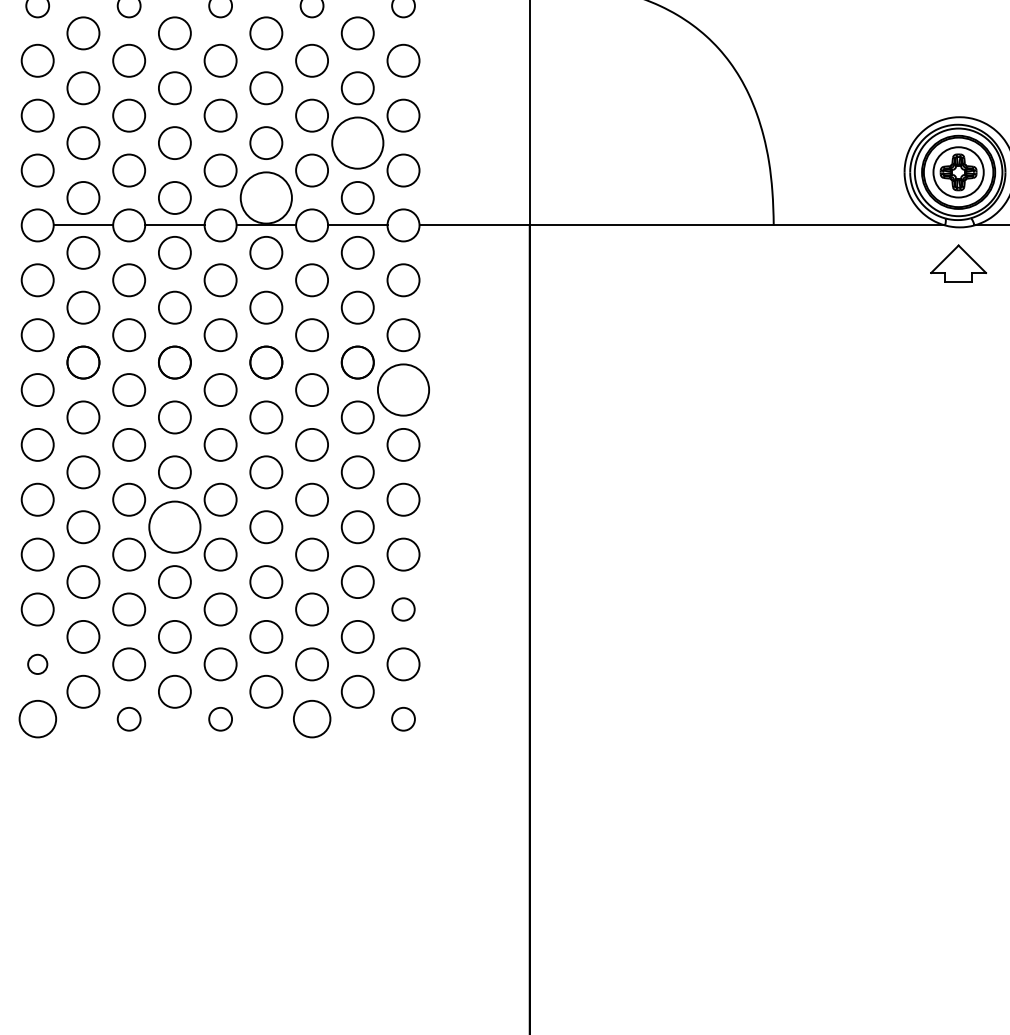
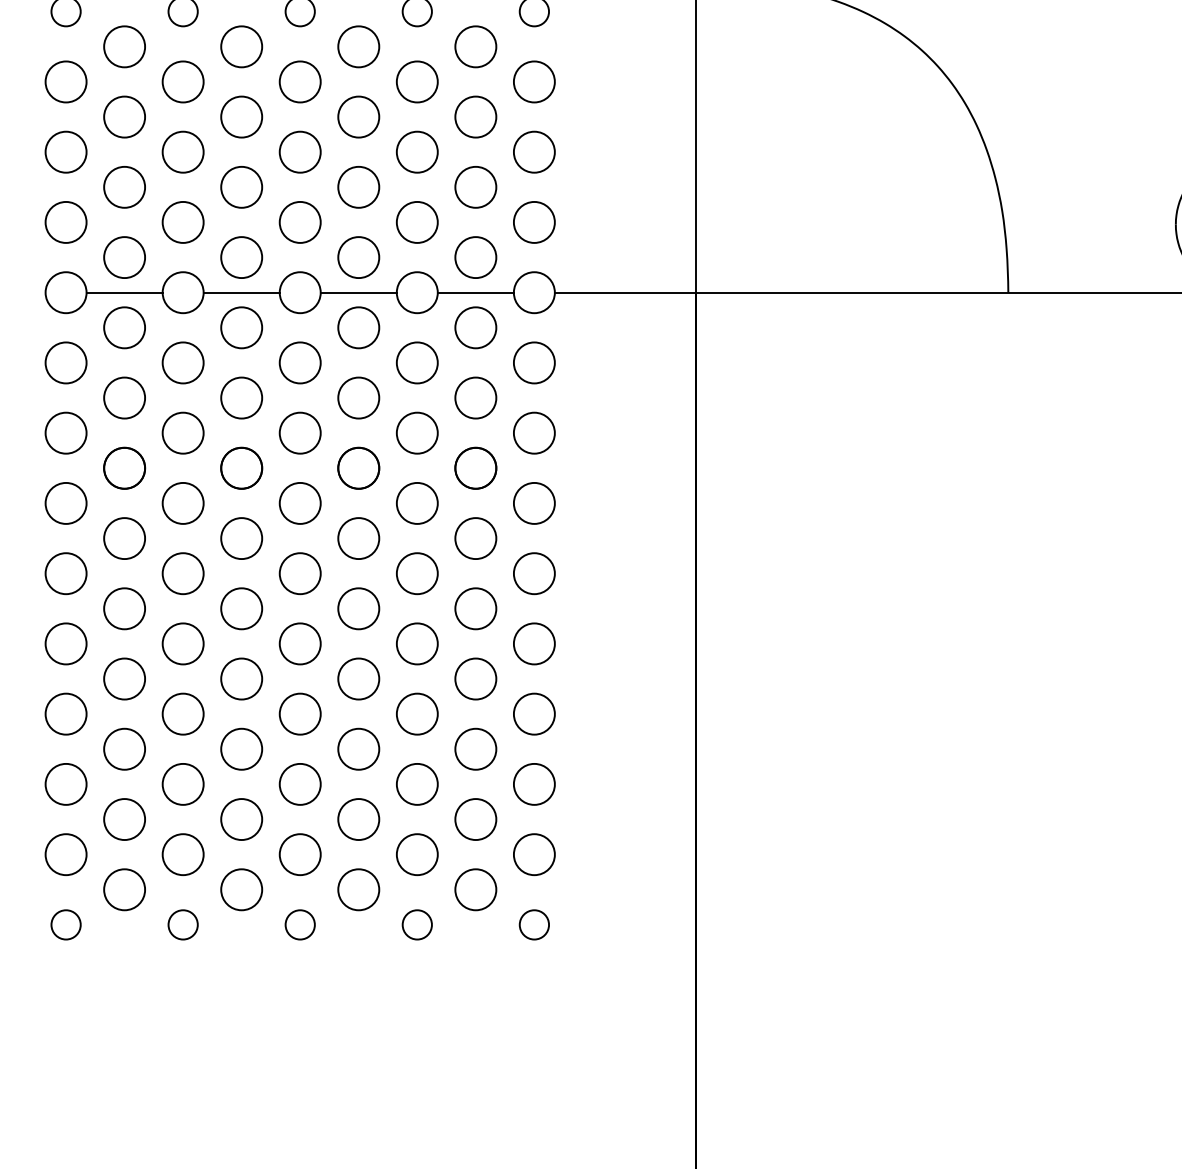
circle: (357, 143) -> (475, 187), size x0.62
circle: (266, 197) -> (358, 256), size x0.62
circle: (403, 390) -> (534, 504), size x0.62
circle: (174, 527) -> (241, 679), size x0.62
circle: (403, 609) -> (534, 784), size x1.43
circle: (37, 664) -> (65, 854), size x1.67
circle: (37, 719) -> (65, 925), size x0.62
circle: (311, 719) -> (416, 925), size x0.62

